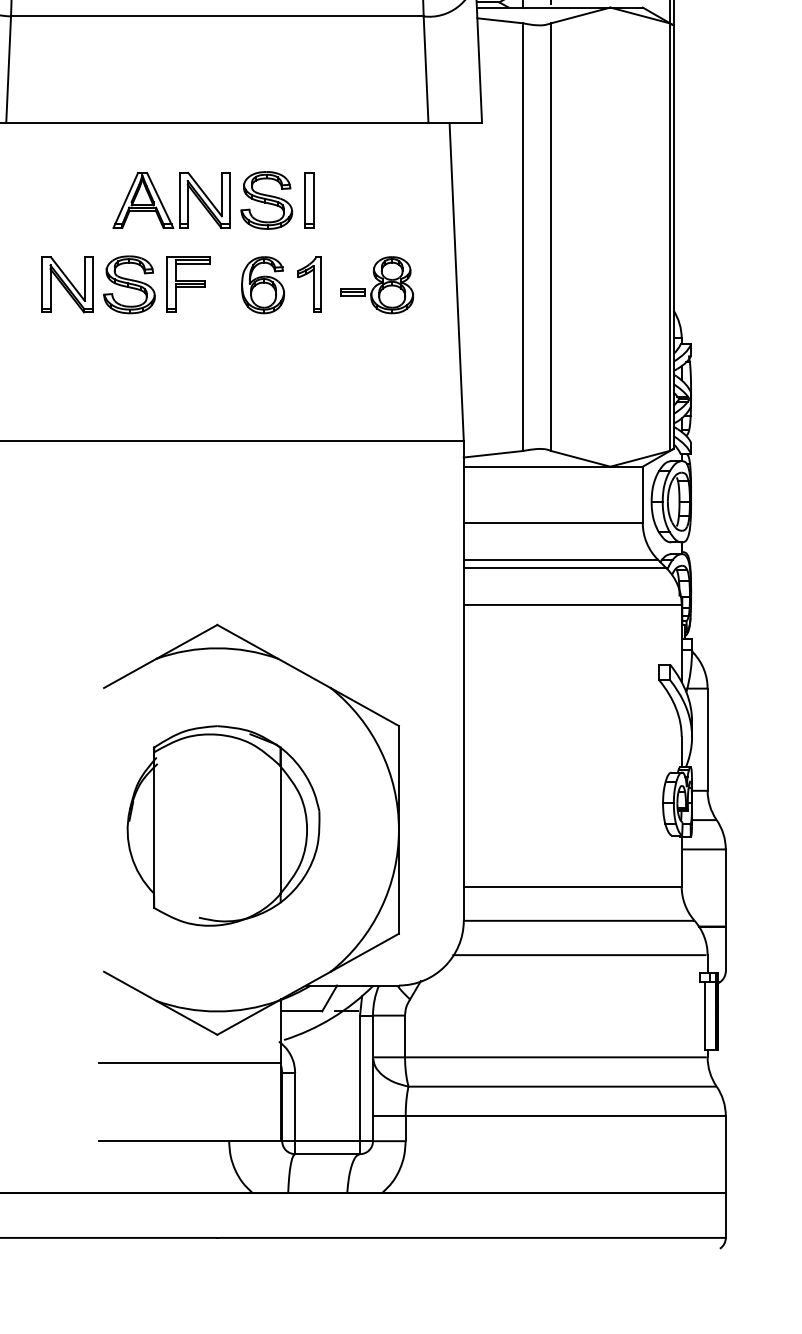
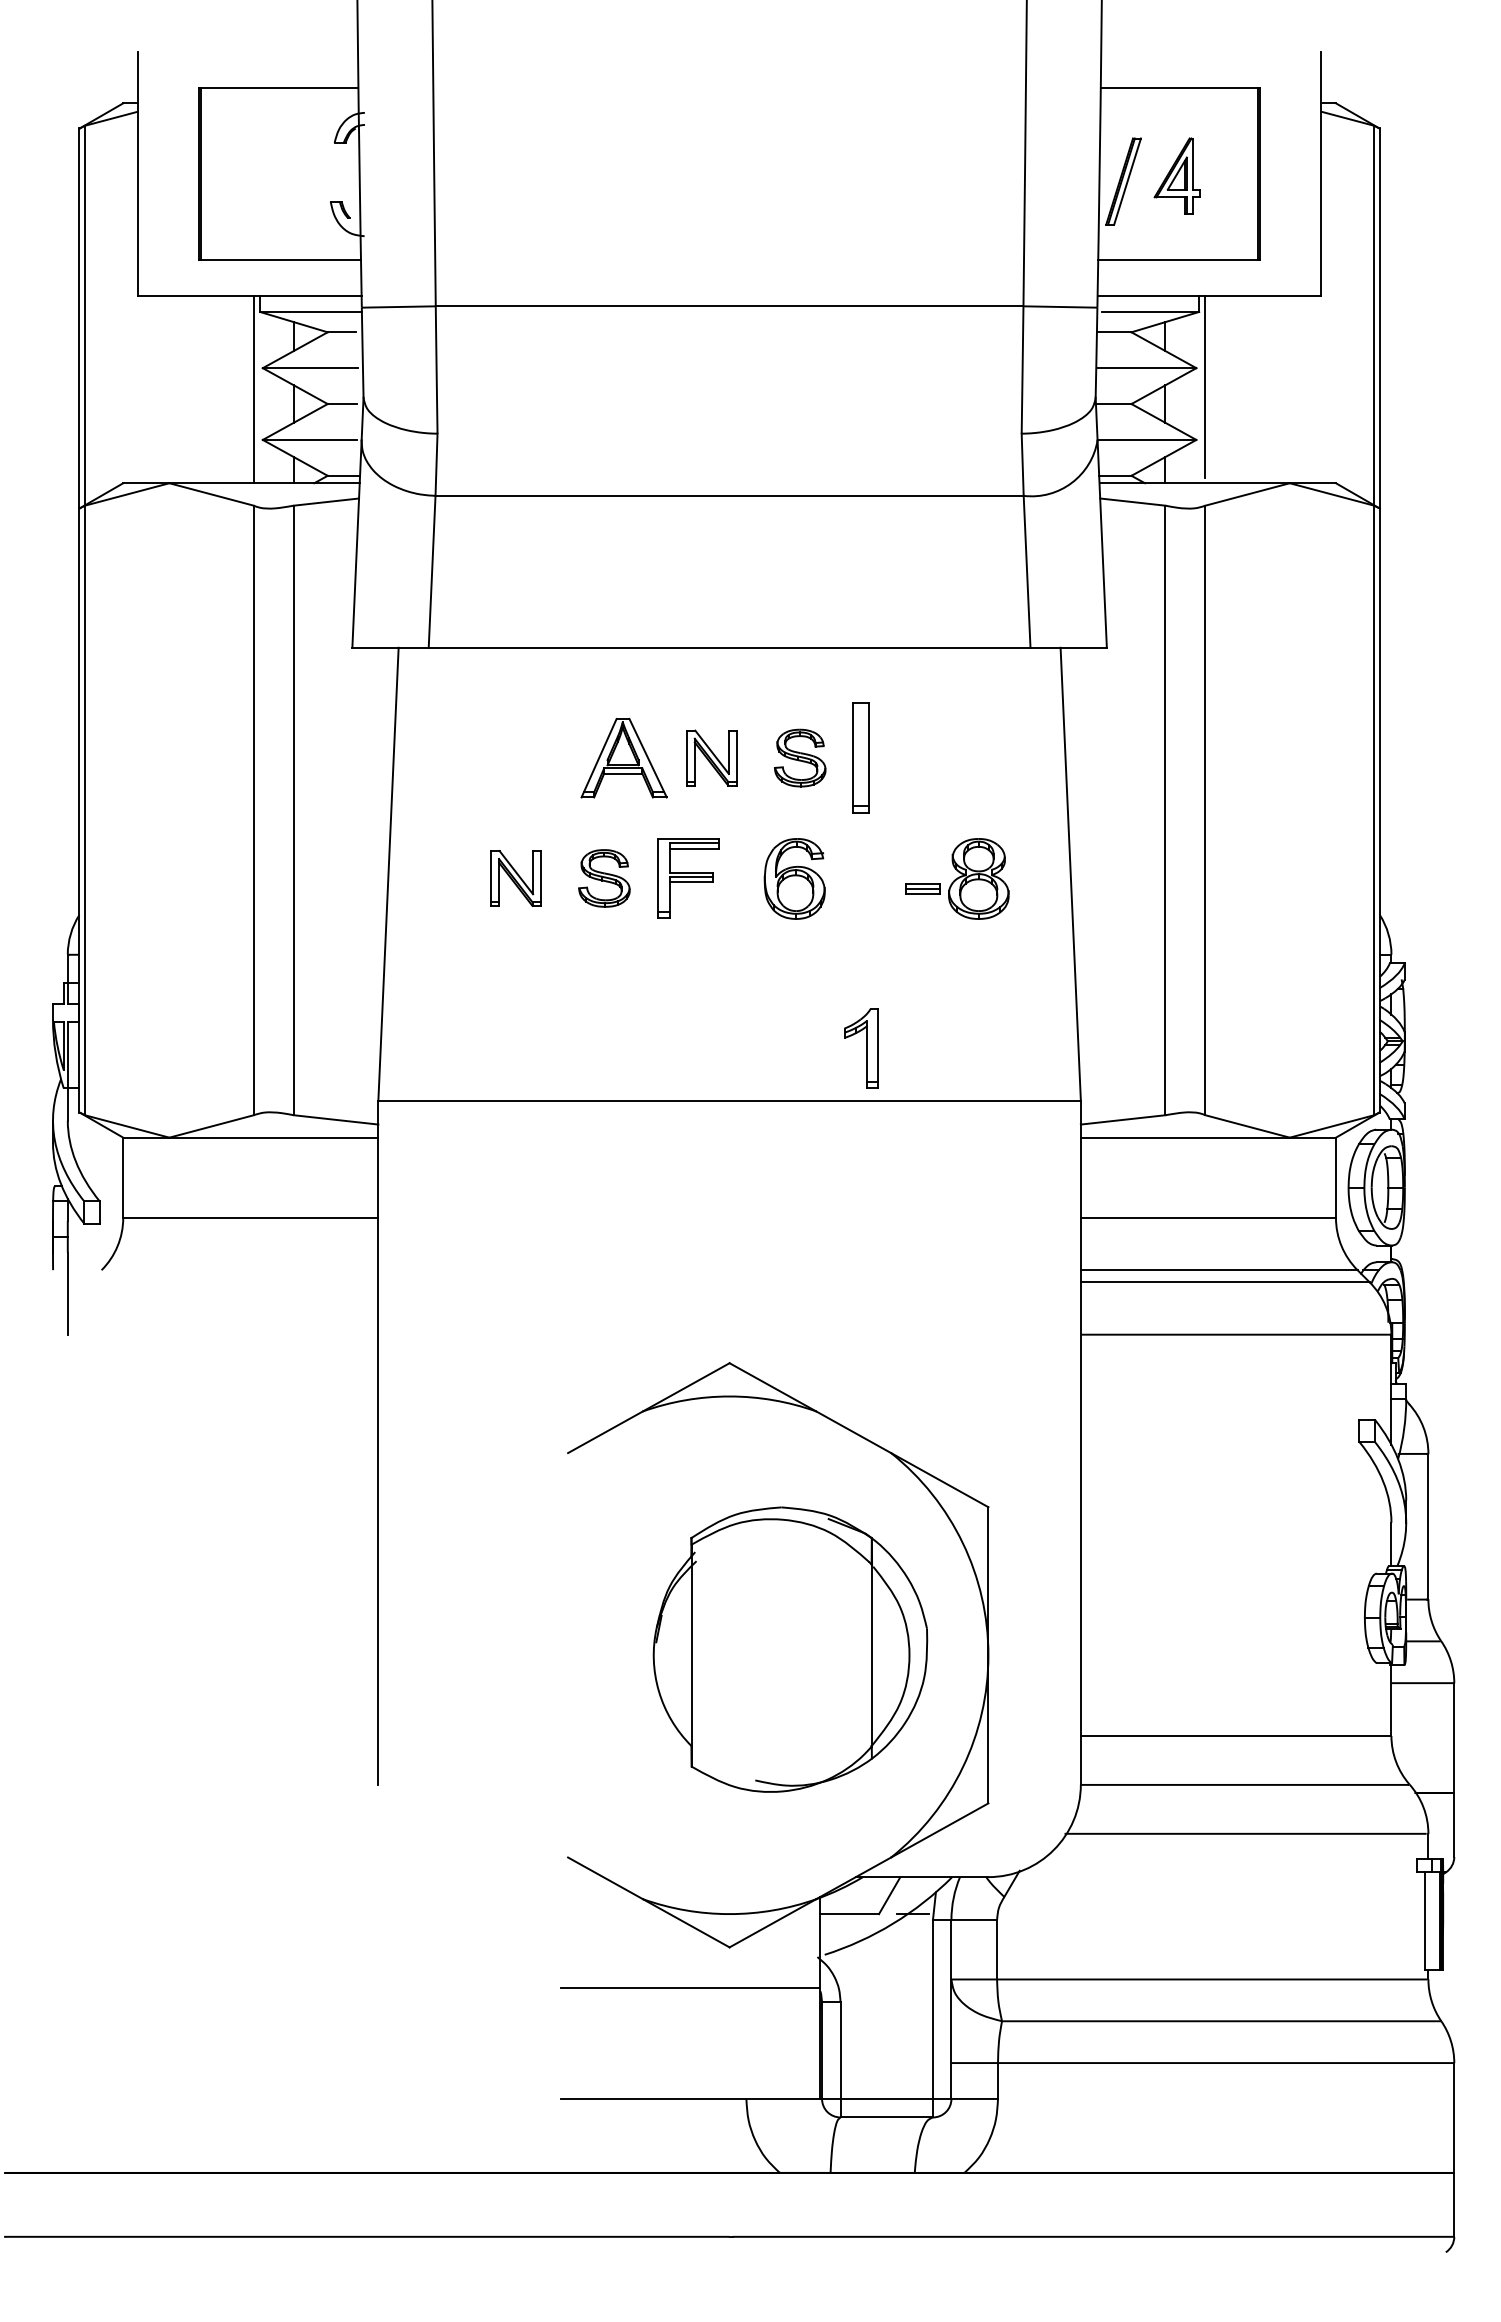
part: (204, 200) -> (711, 757), size x0.7
part: (267, 200) -> (800, 757), size x0.7
part: (309, 200) -> (860, 757), size x1.4
part: (67, 284) -> (515, 878), size x0.7
part: (129, 284) -> (604, 878), size x0.7
part: (309, 284) -> (861, 1048), moved
part: (223, 825) -> (790, 1649), moved

